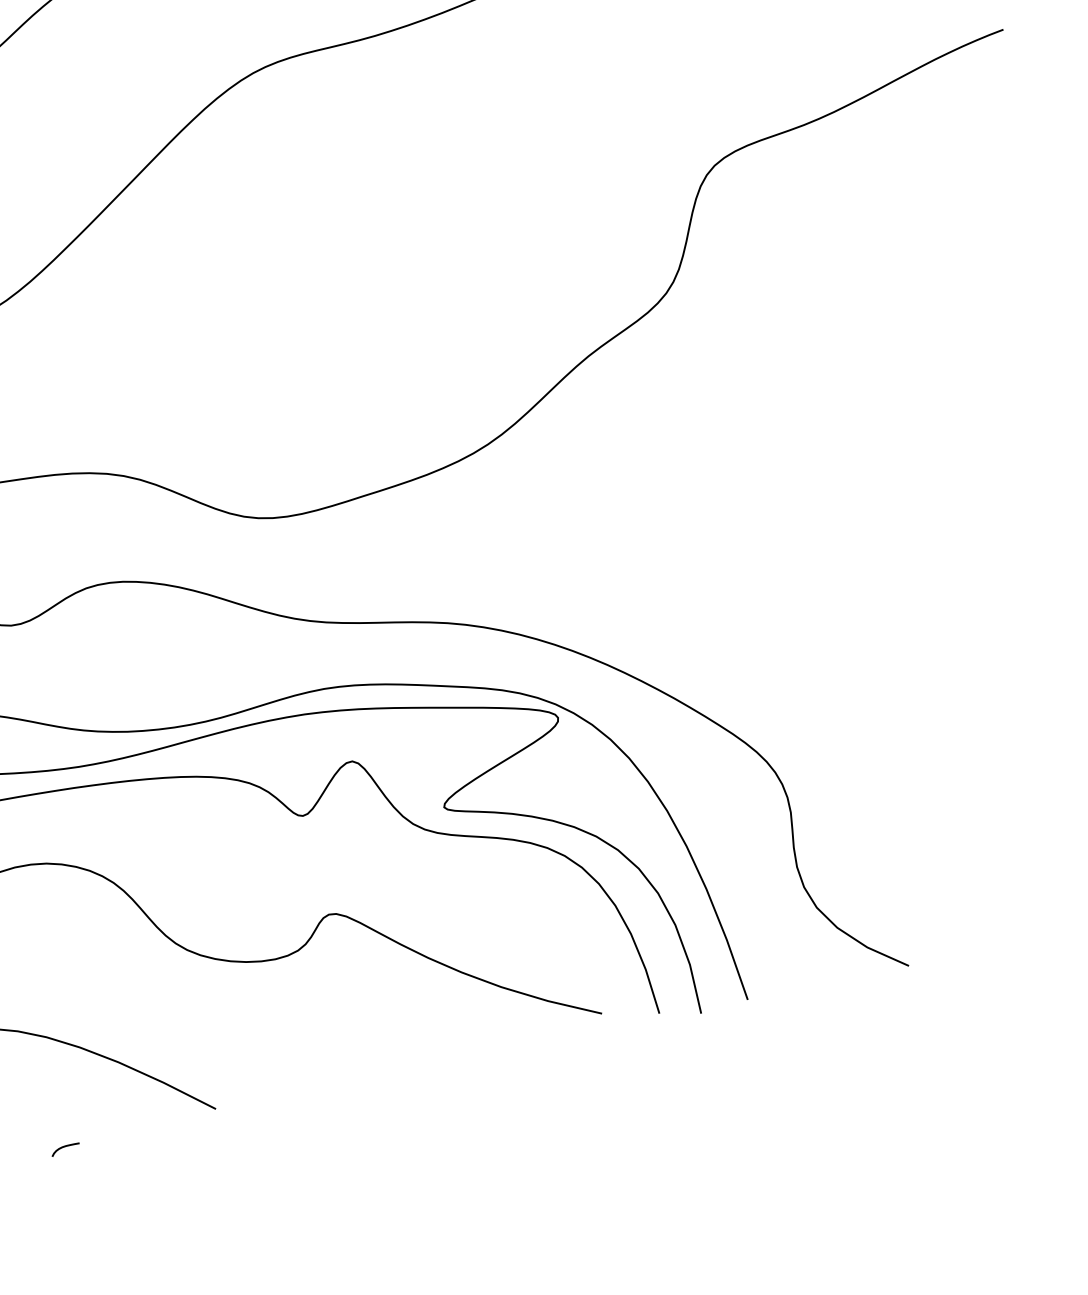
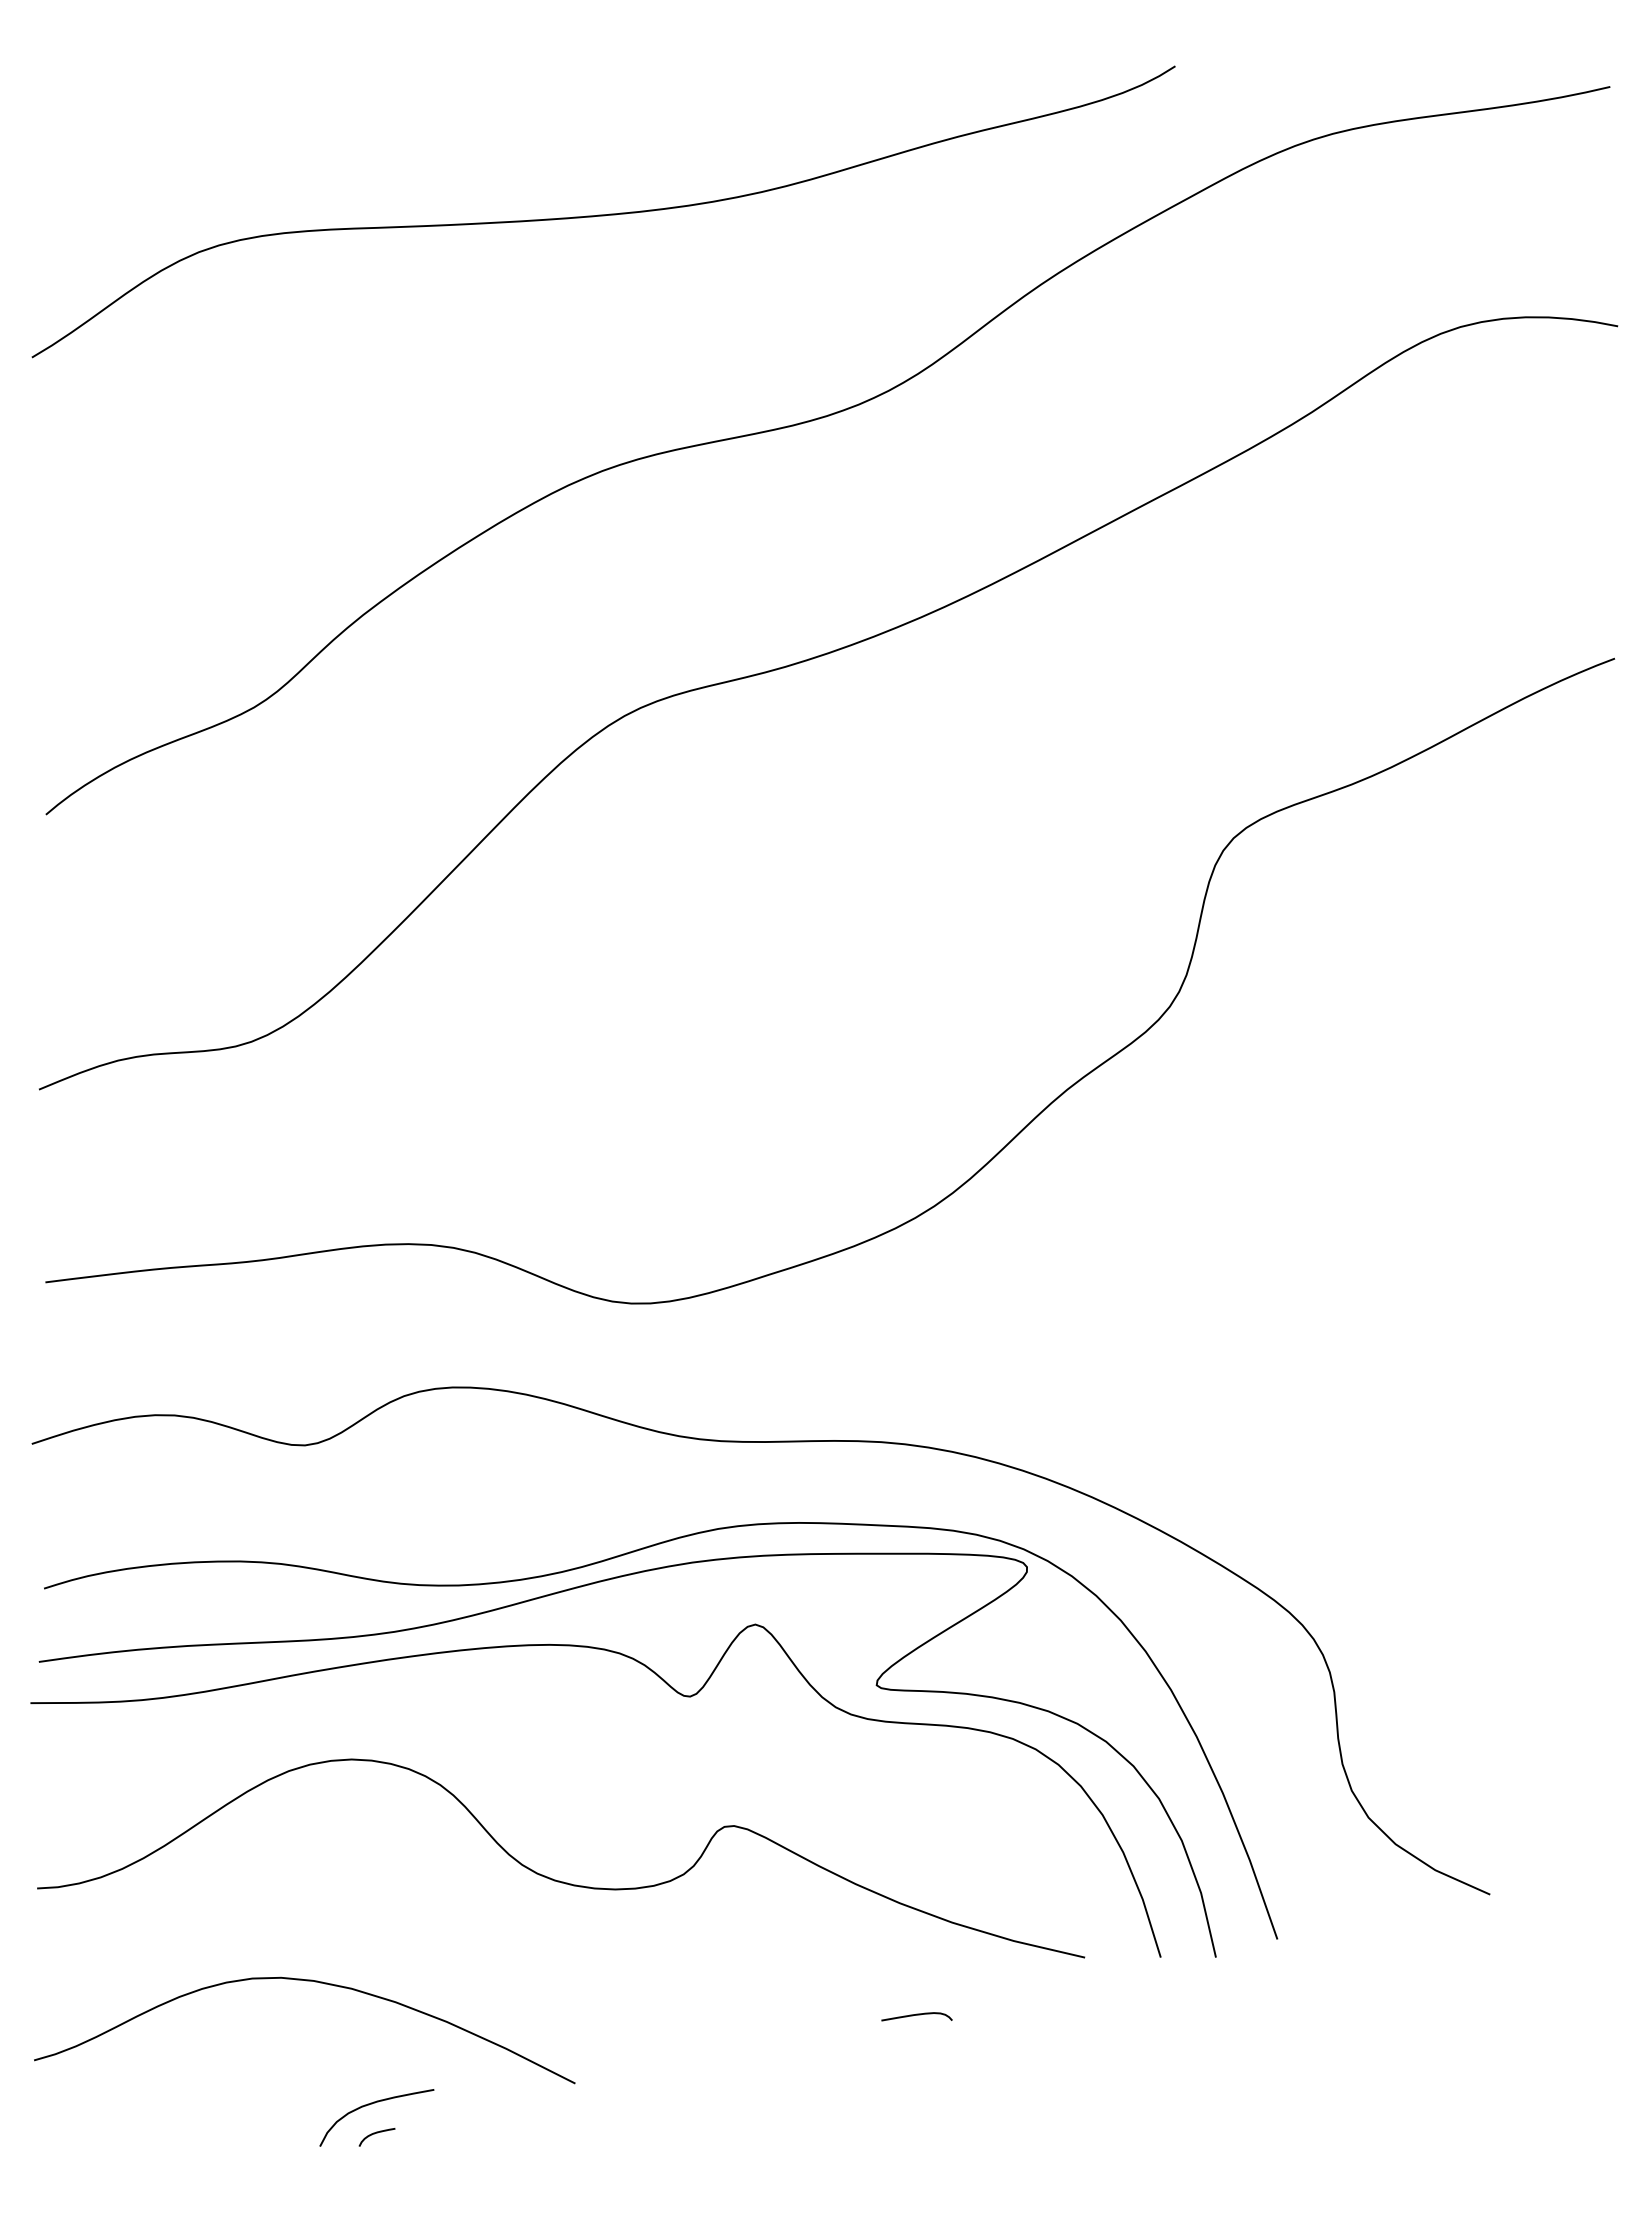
curve: (474, 1057) -> (916, 2015), added
curve: (62, 1124) -> (372, 2104), added

